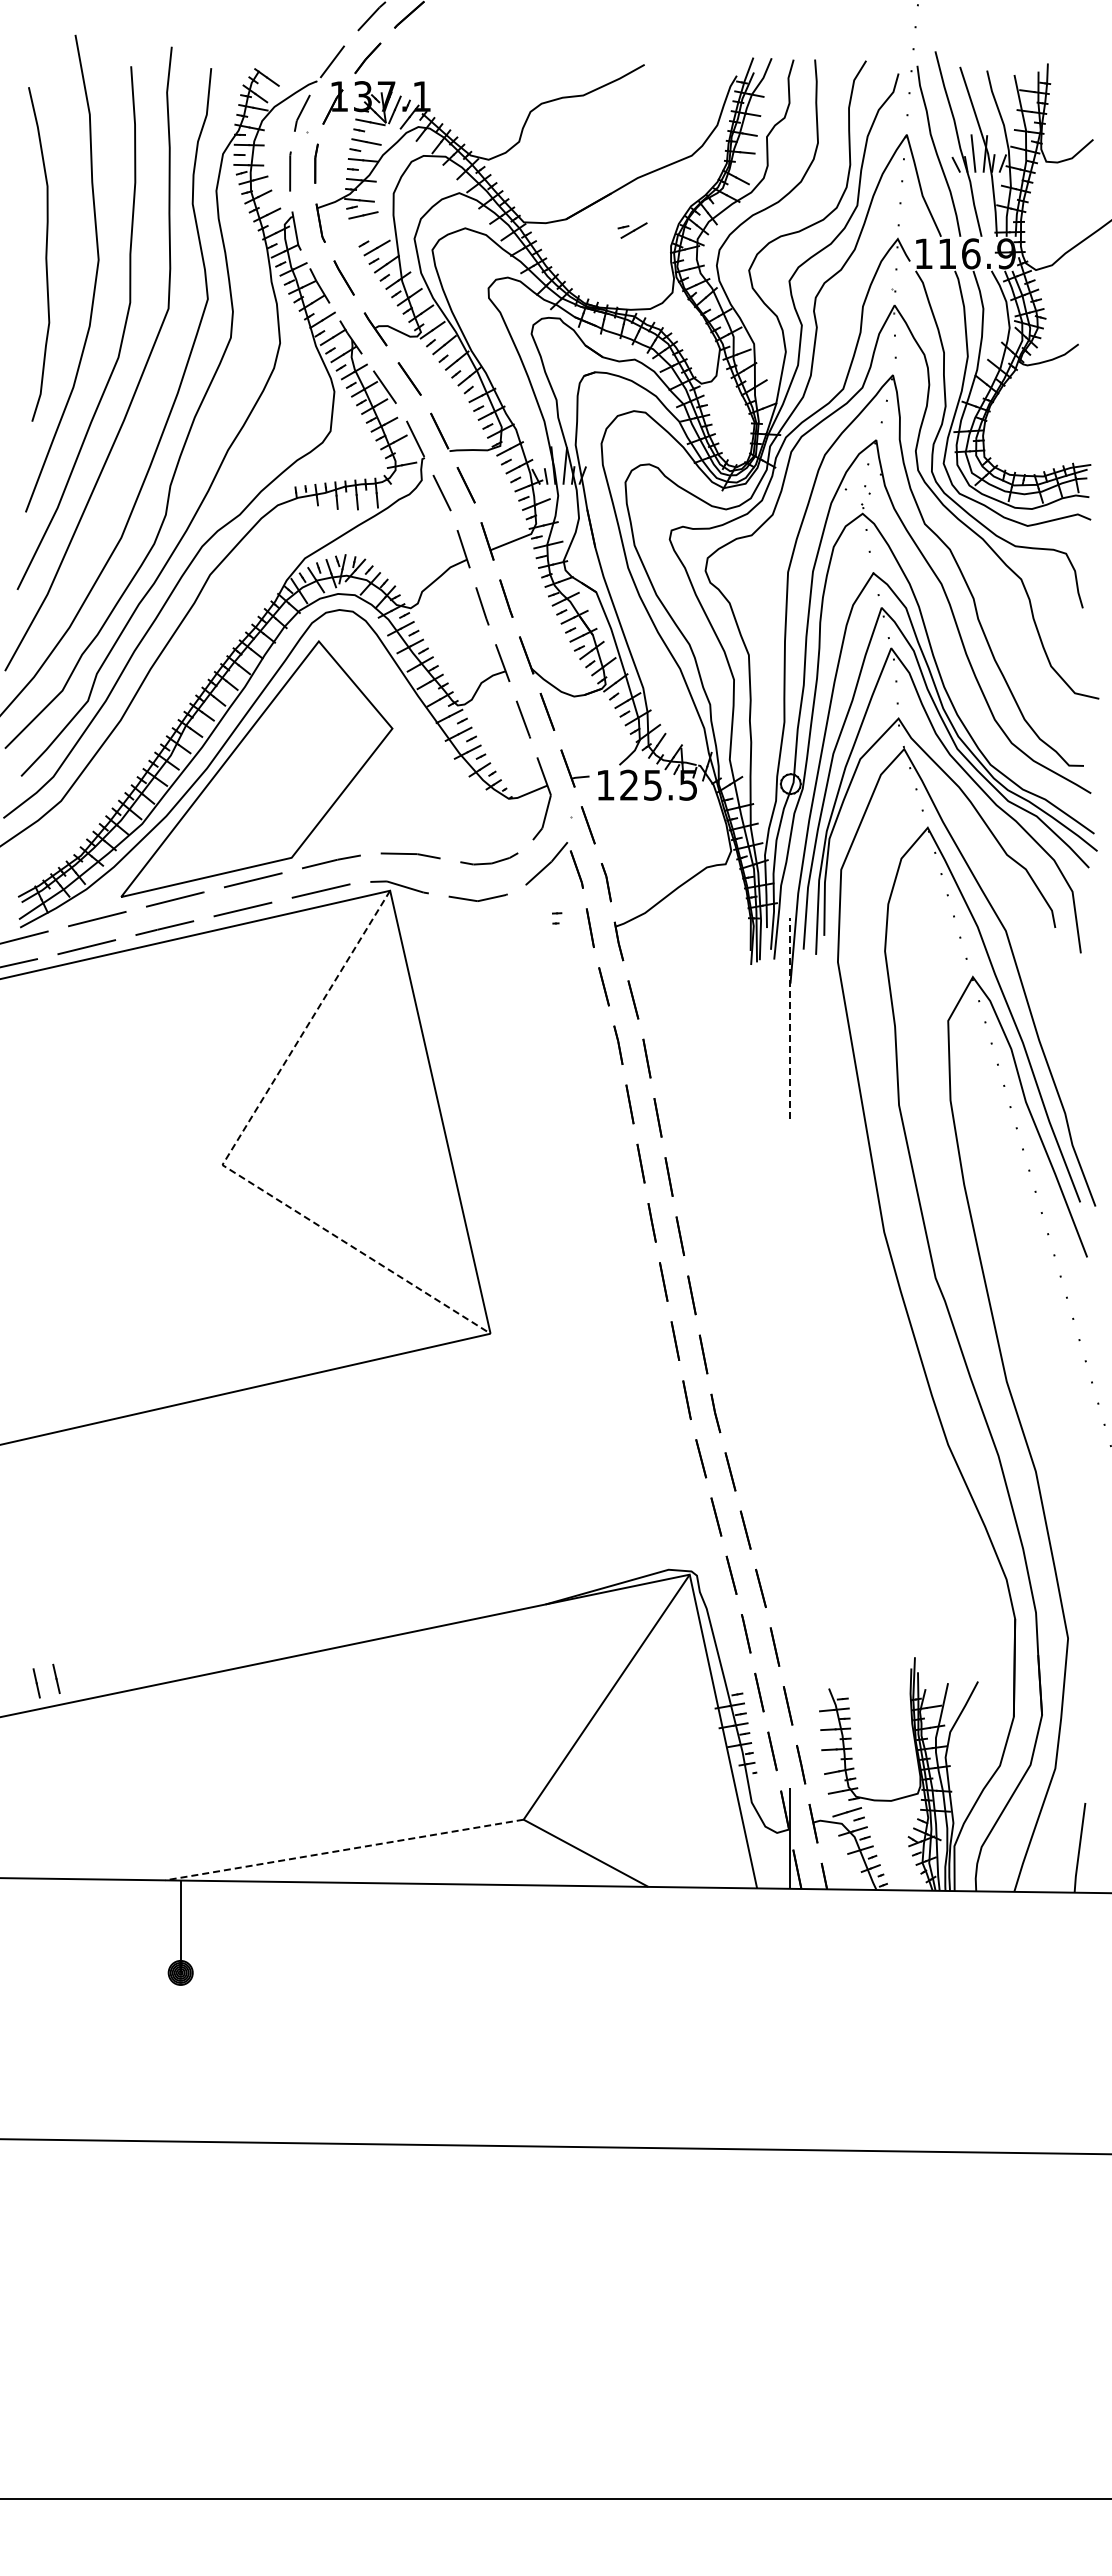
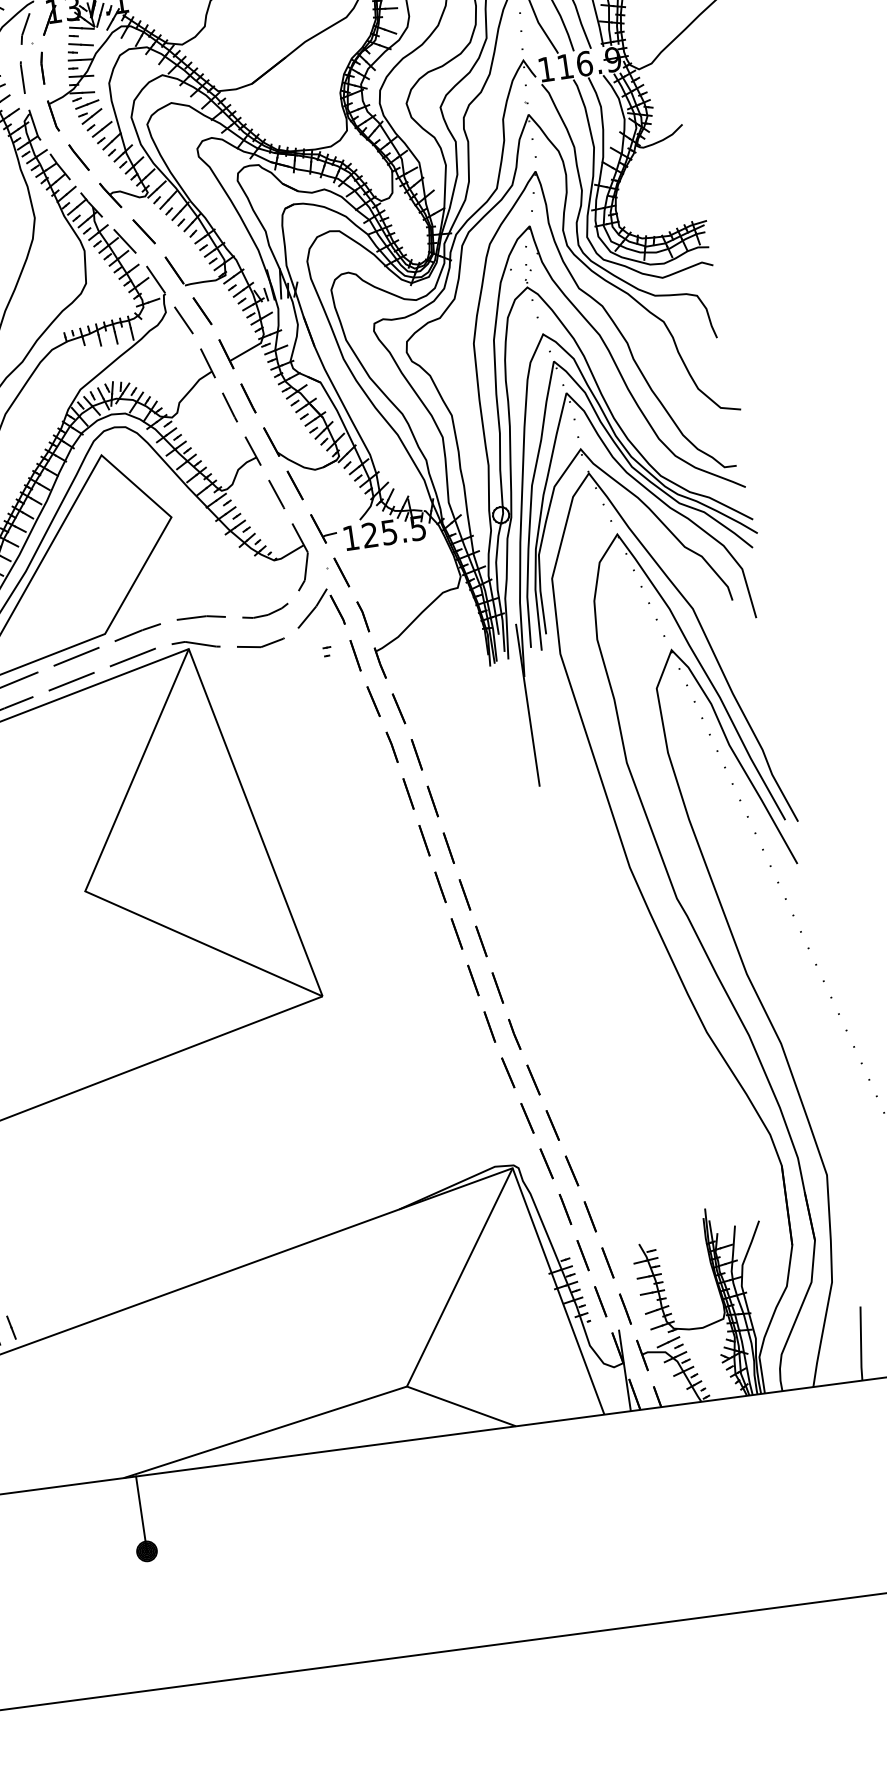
part: (632, 230) -> (90, 116), moved
line: (789, 1017) -> (527, 704), dashed -> solid
line: (223, 1163) -> (85, 889), dashed -> solid
line: (344, 1850) -> (265, 1432), dashed -> solid

